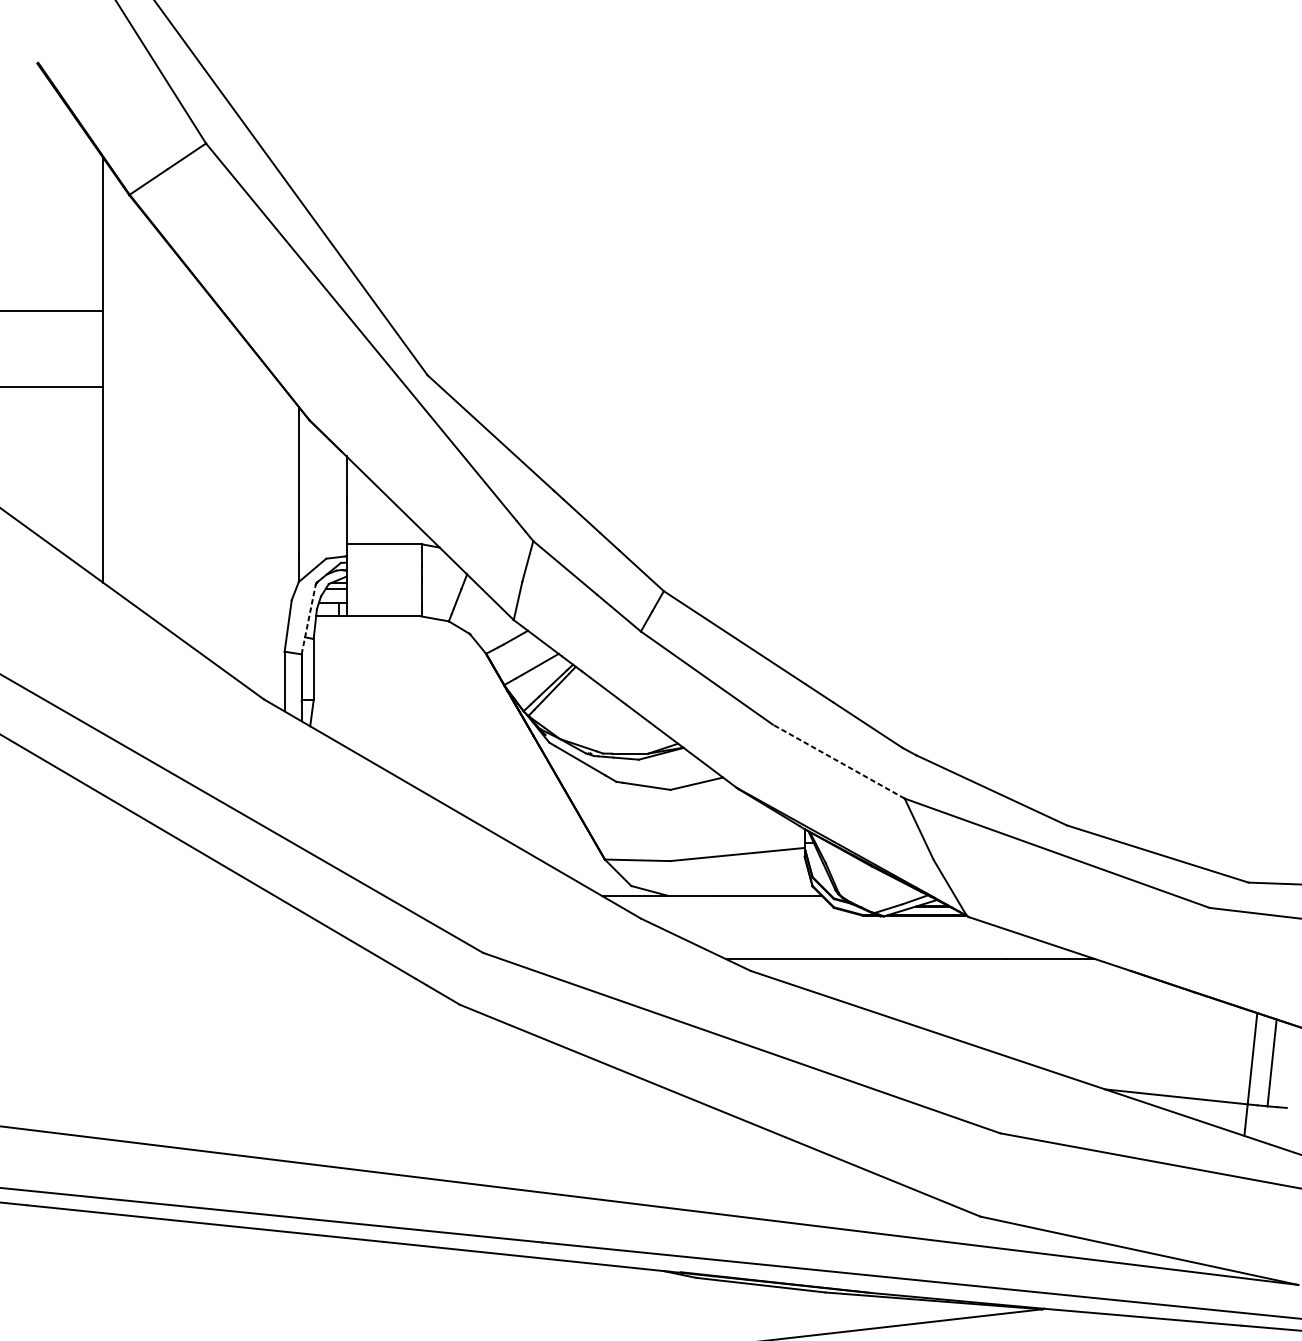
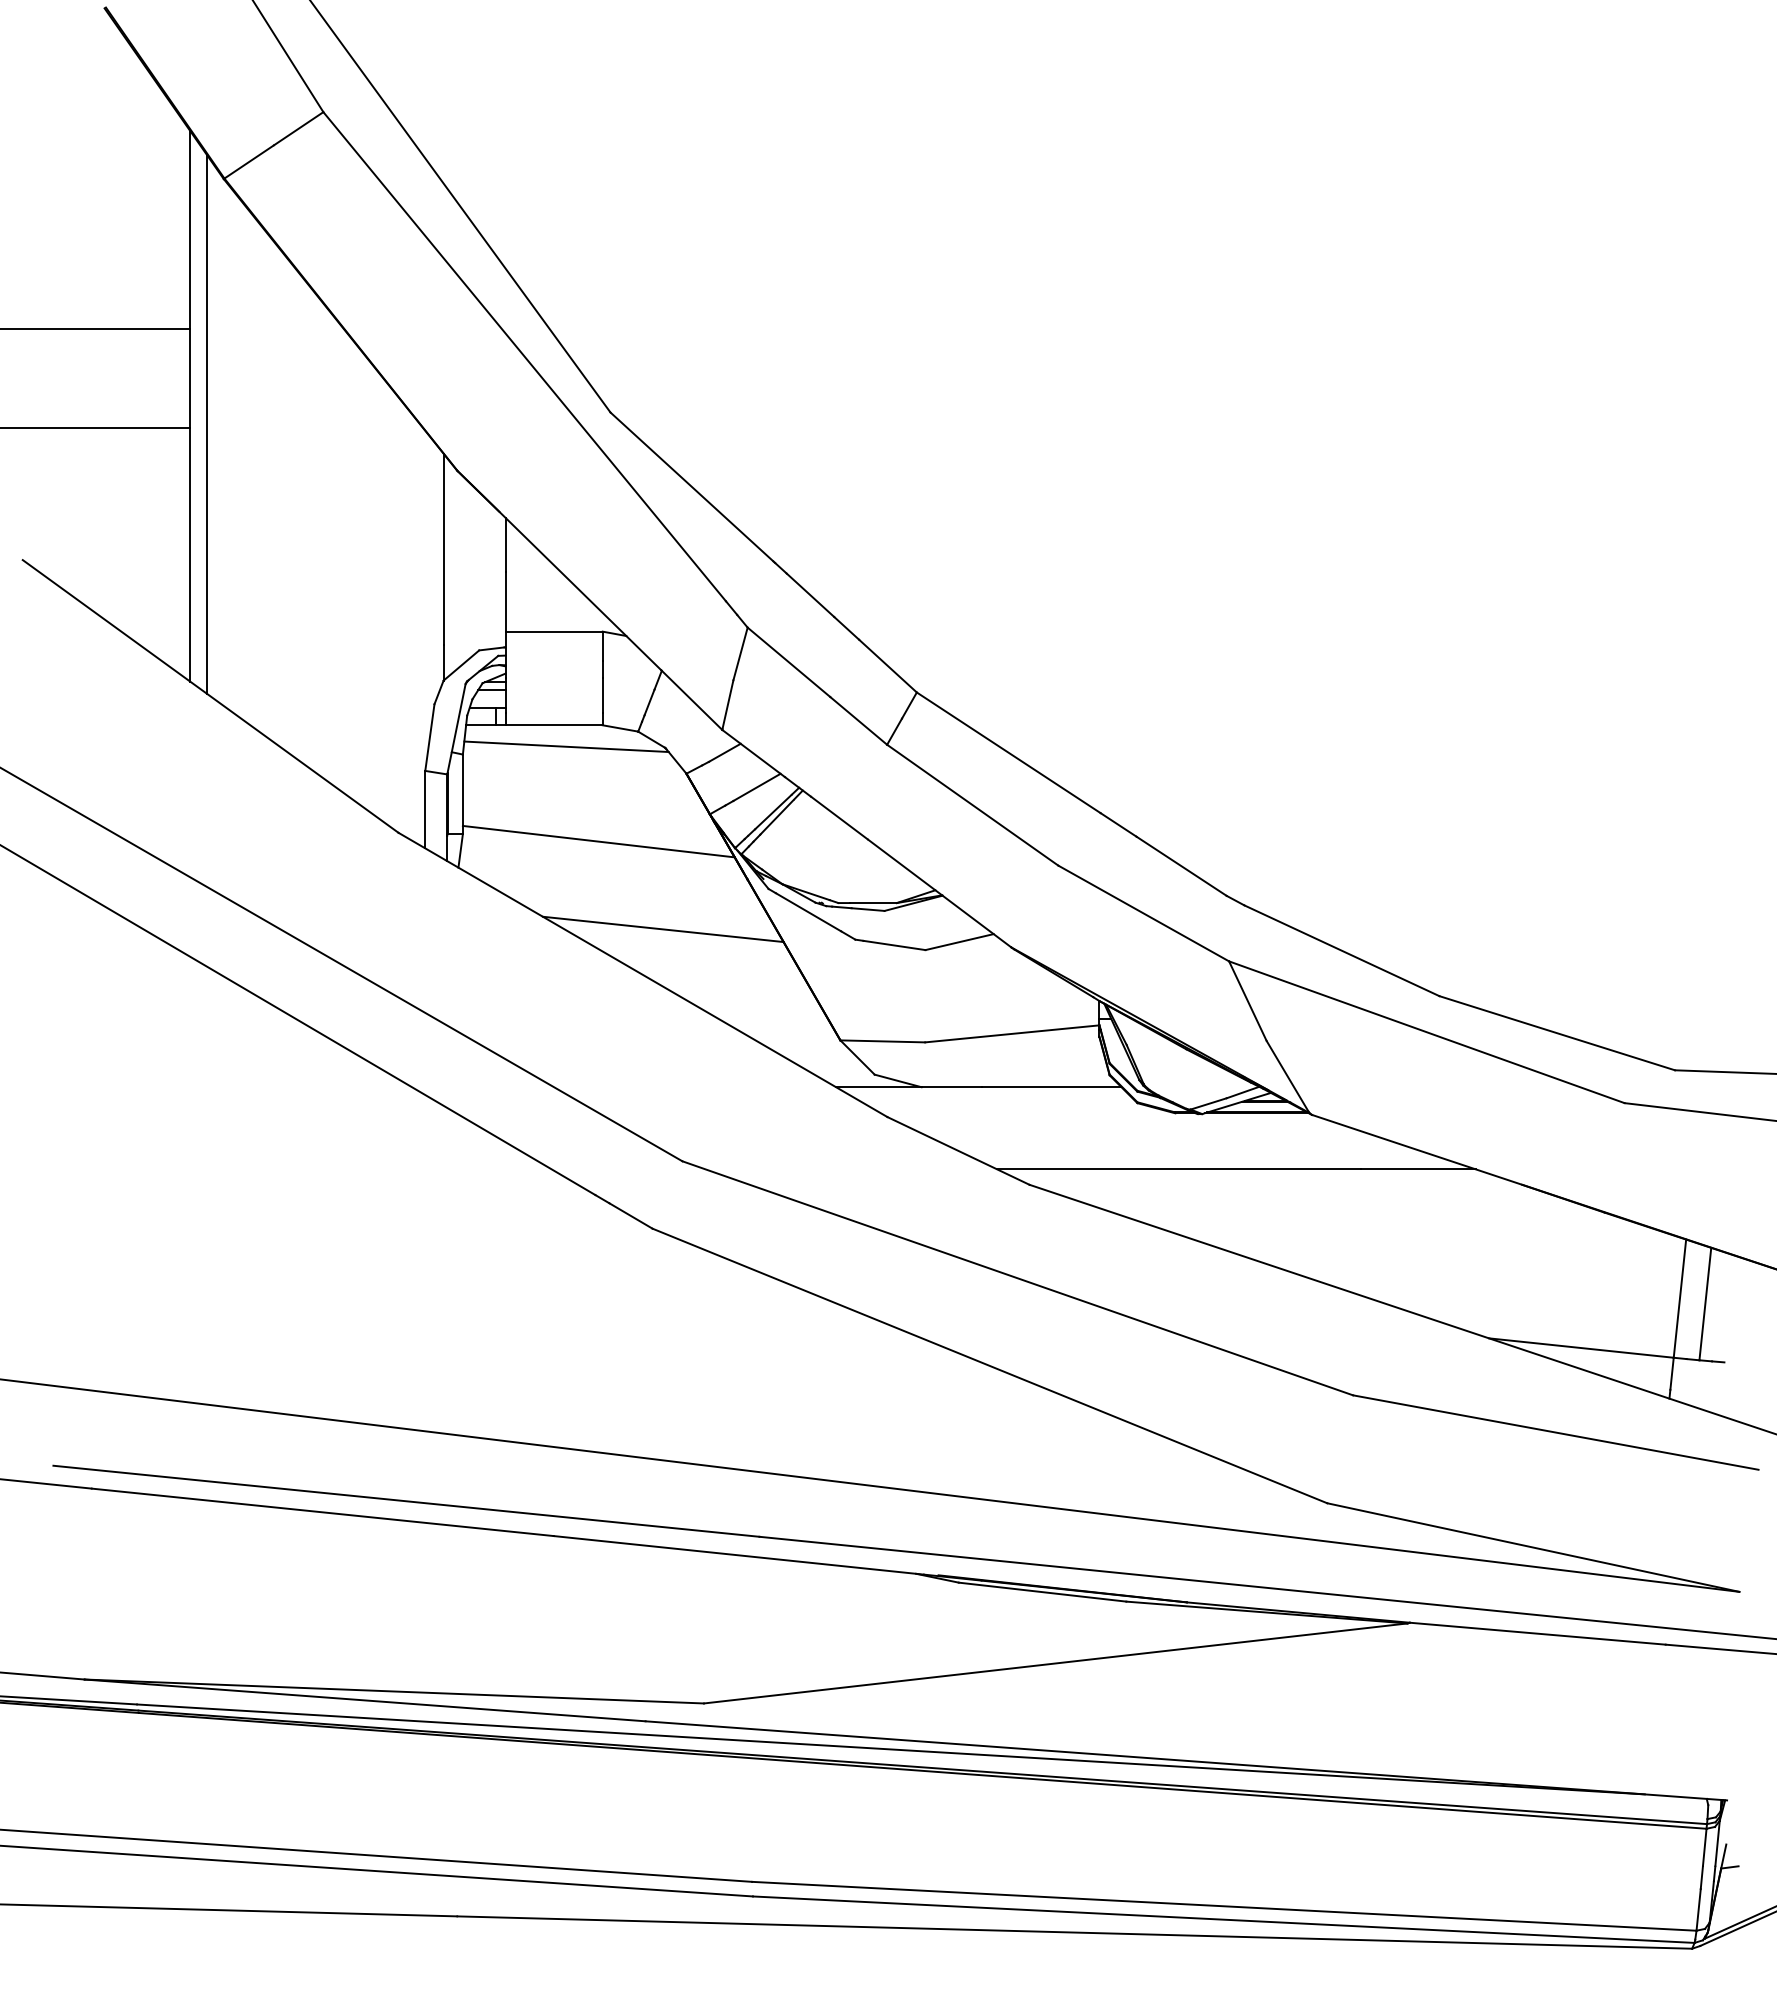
line: (115, 383) -> (206, 423), added
line: (308, 618) -> (456, 728), dashed -> solid
line: (393, 632) -> (566, 746), added
line: (418, 706) -> (598, 841), added
line: (838, 761) -> (1143, 913), dashed -> solid
line: (467, 774) -> (662, 929), added

